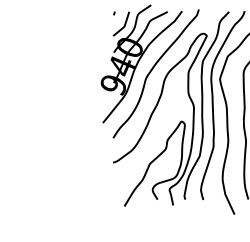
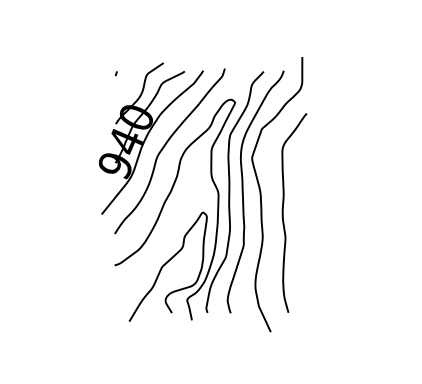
curve: (123, 25) -> (128, 89), removed

